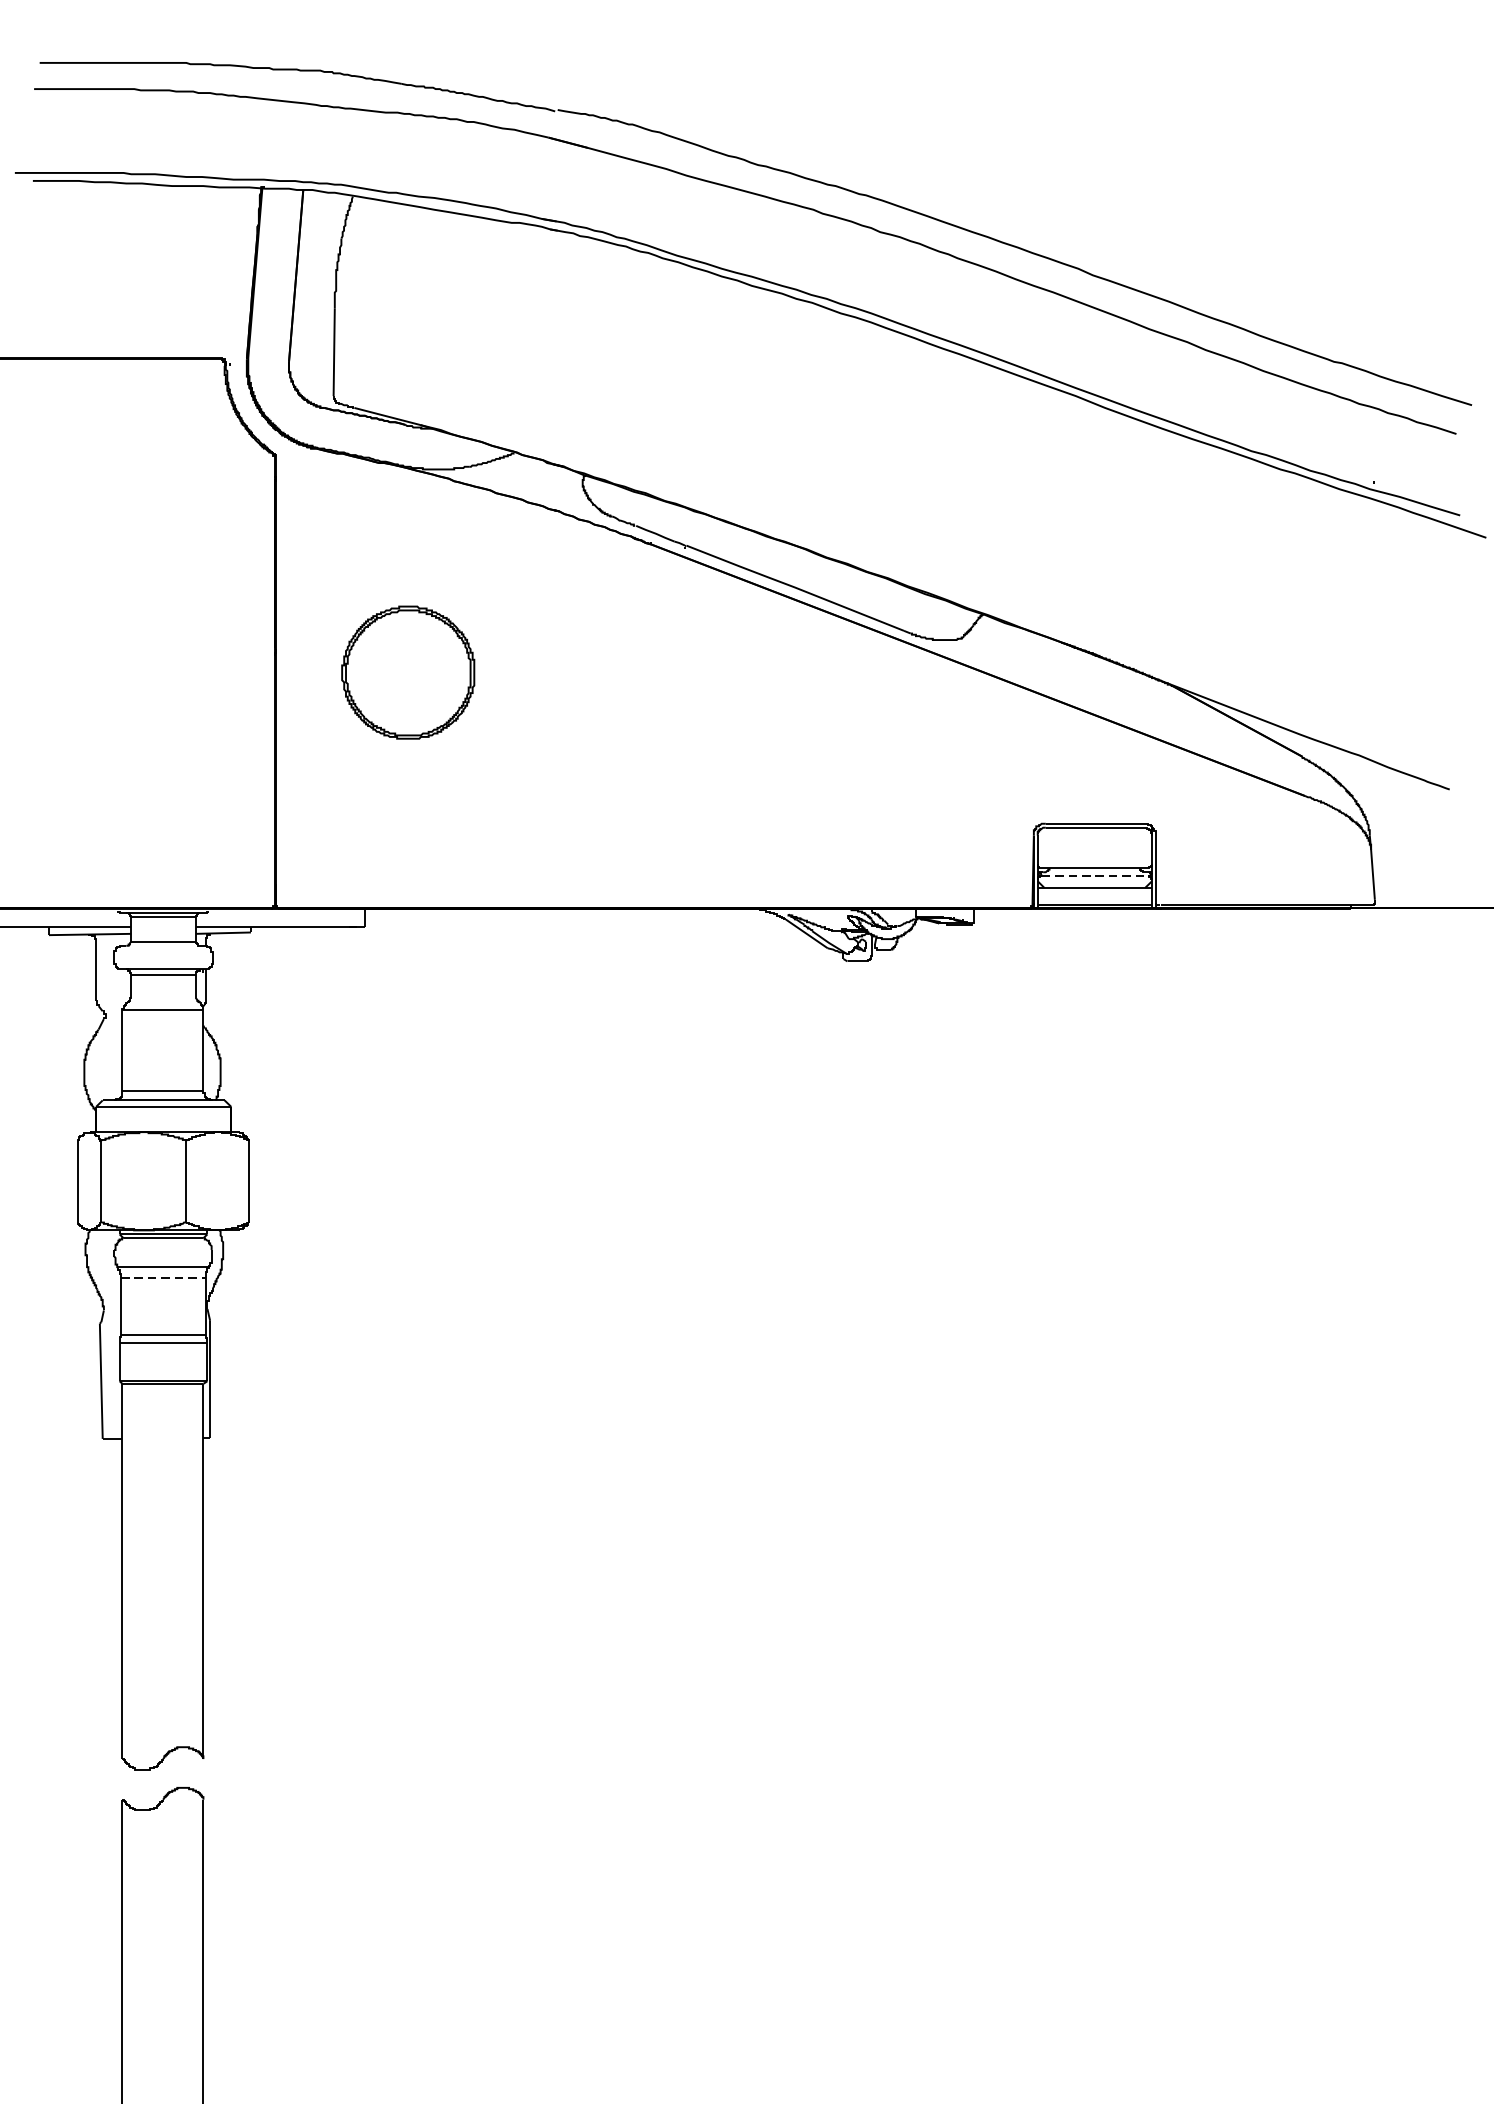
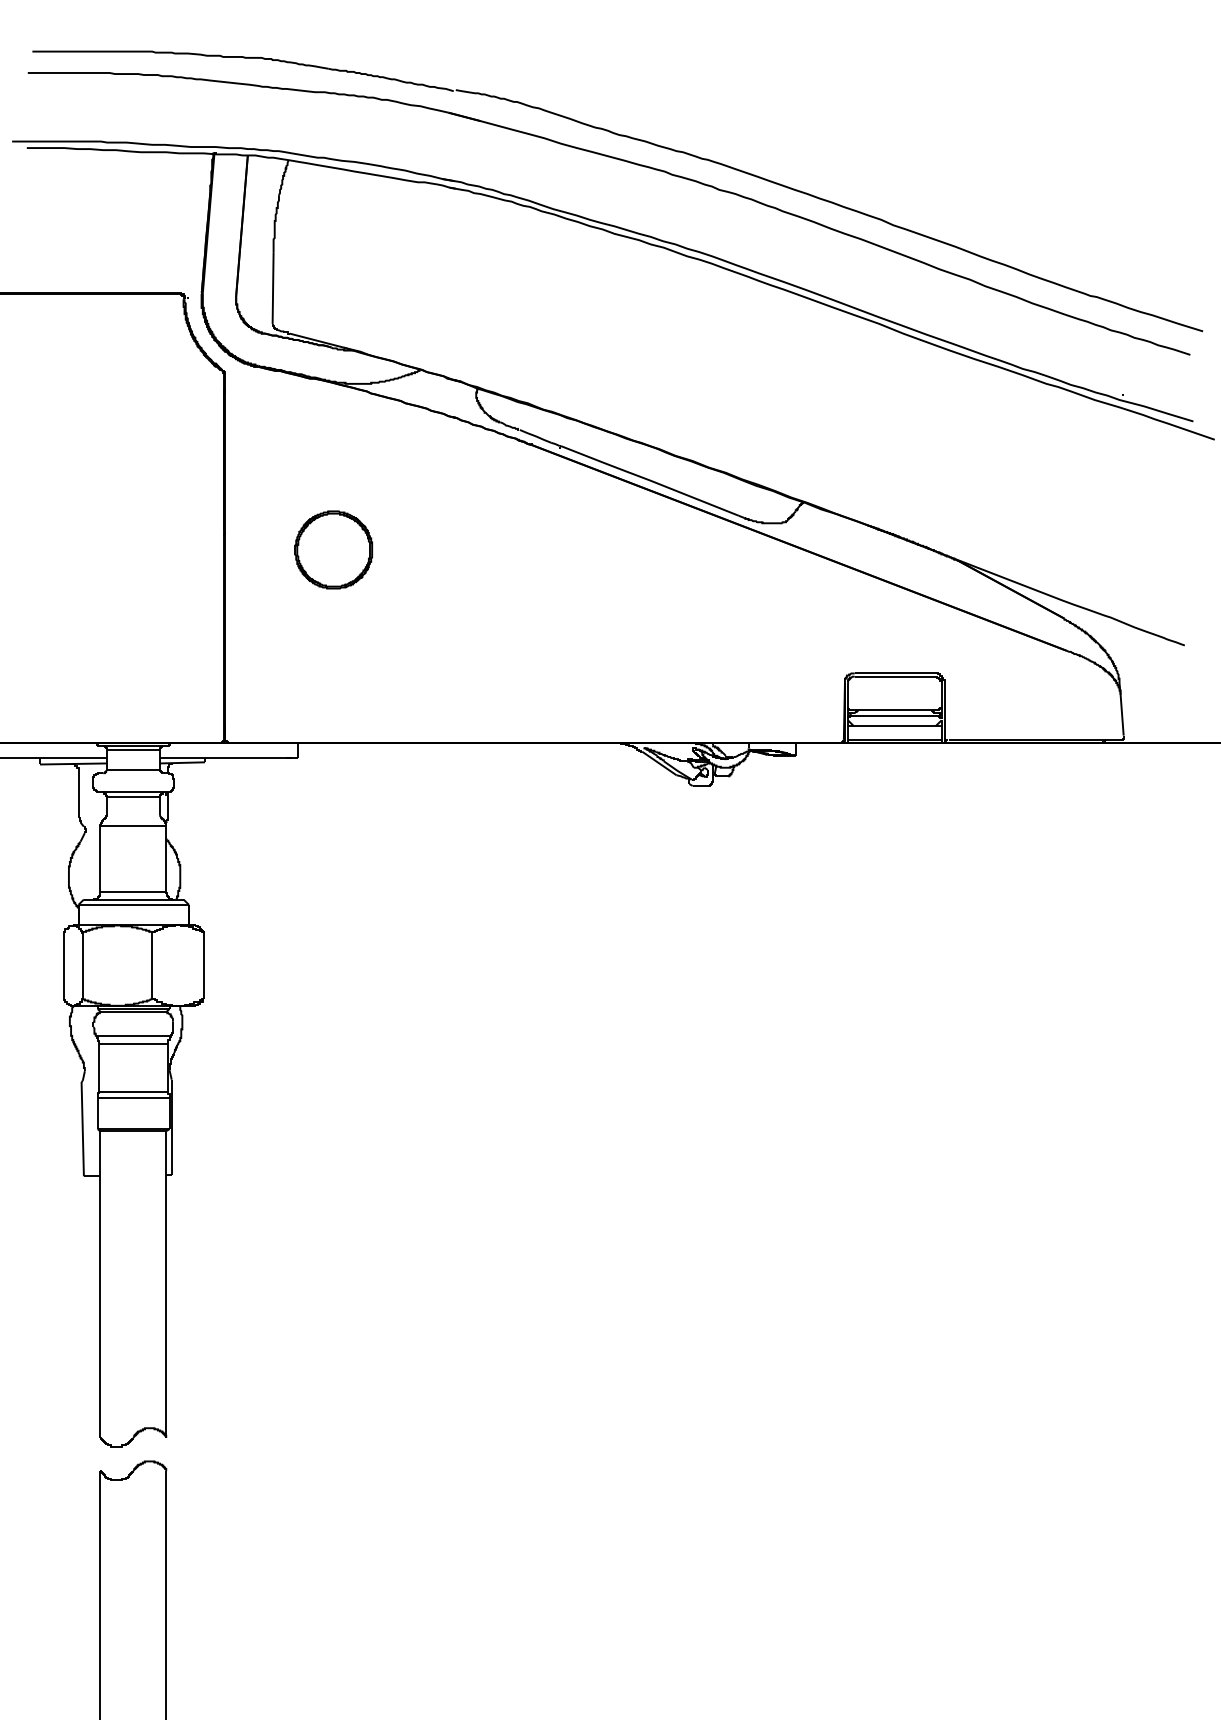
part: (408, 672) -> (333, 549), size x0.71
line: (1095, 876) -> (895, 716), dashed -> solid
line: (163, 1277) -> (133, 1044), dashed -> solid

